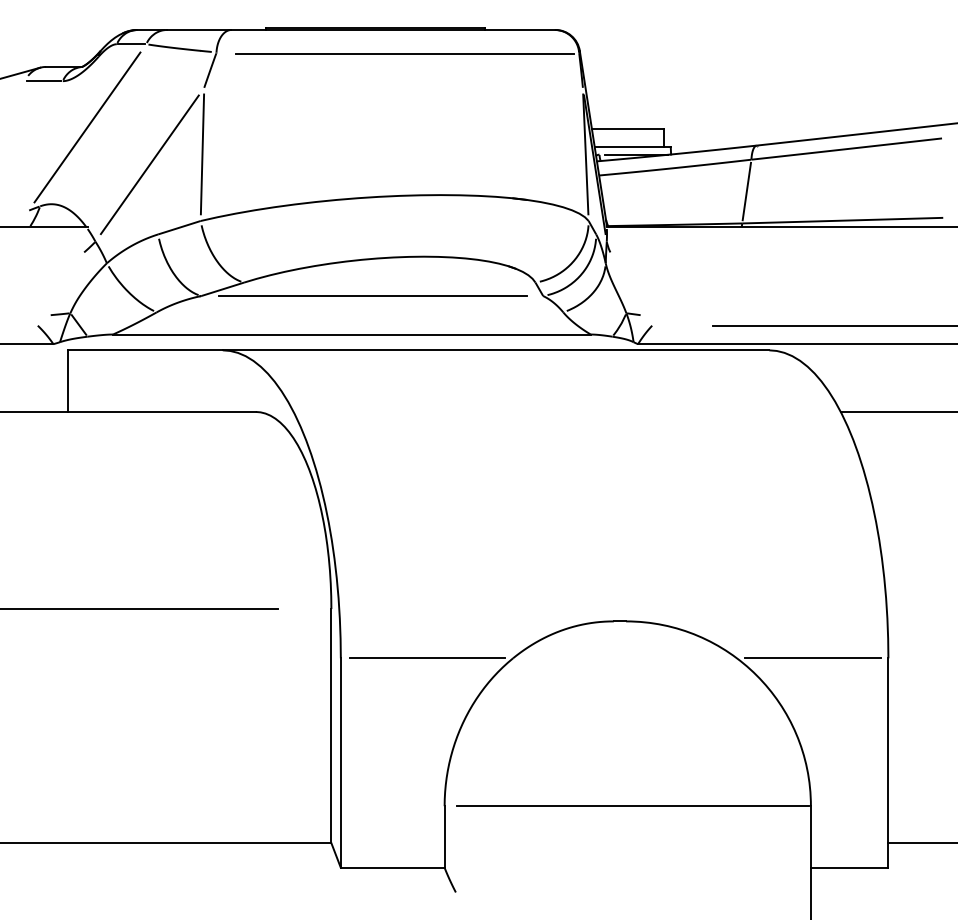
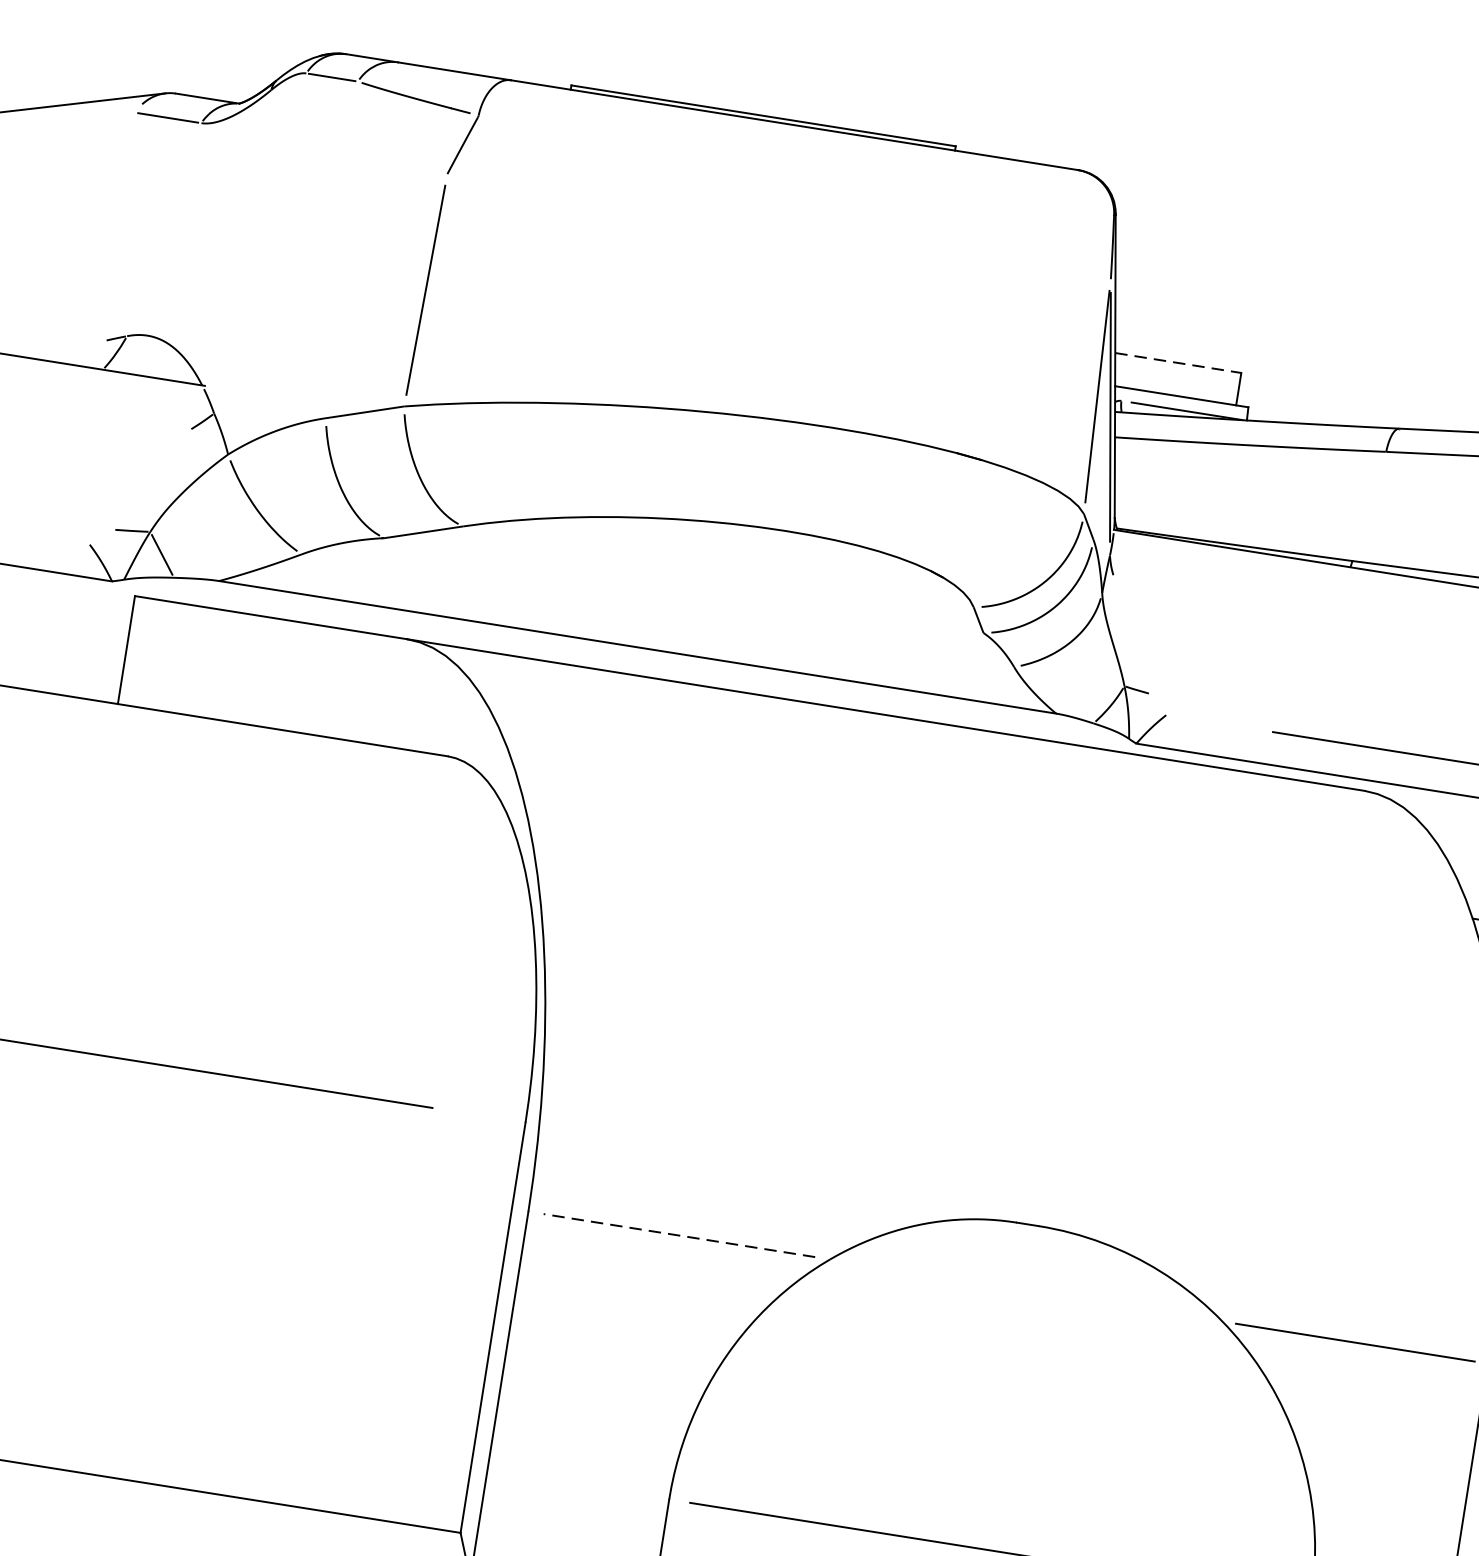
line: (404, 53) -> (807, 169), removed
line: (87, 127) -> (231, 211), removed
line: (627, 128) -> (1177, 362), solid -> dashed
line: (149, 164) -> (330, 293), removed
line: (746, 191) -> (1368, 506), removed
line: (372, 296) -> (684, 586), removed
line: (426, 658) -> (678, 1235), solid -> dashed

